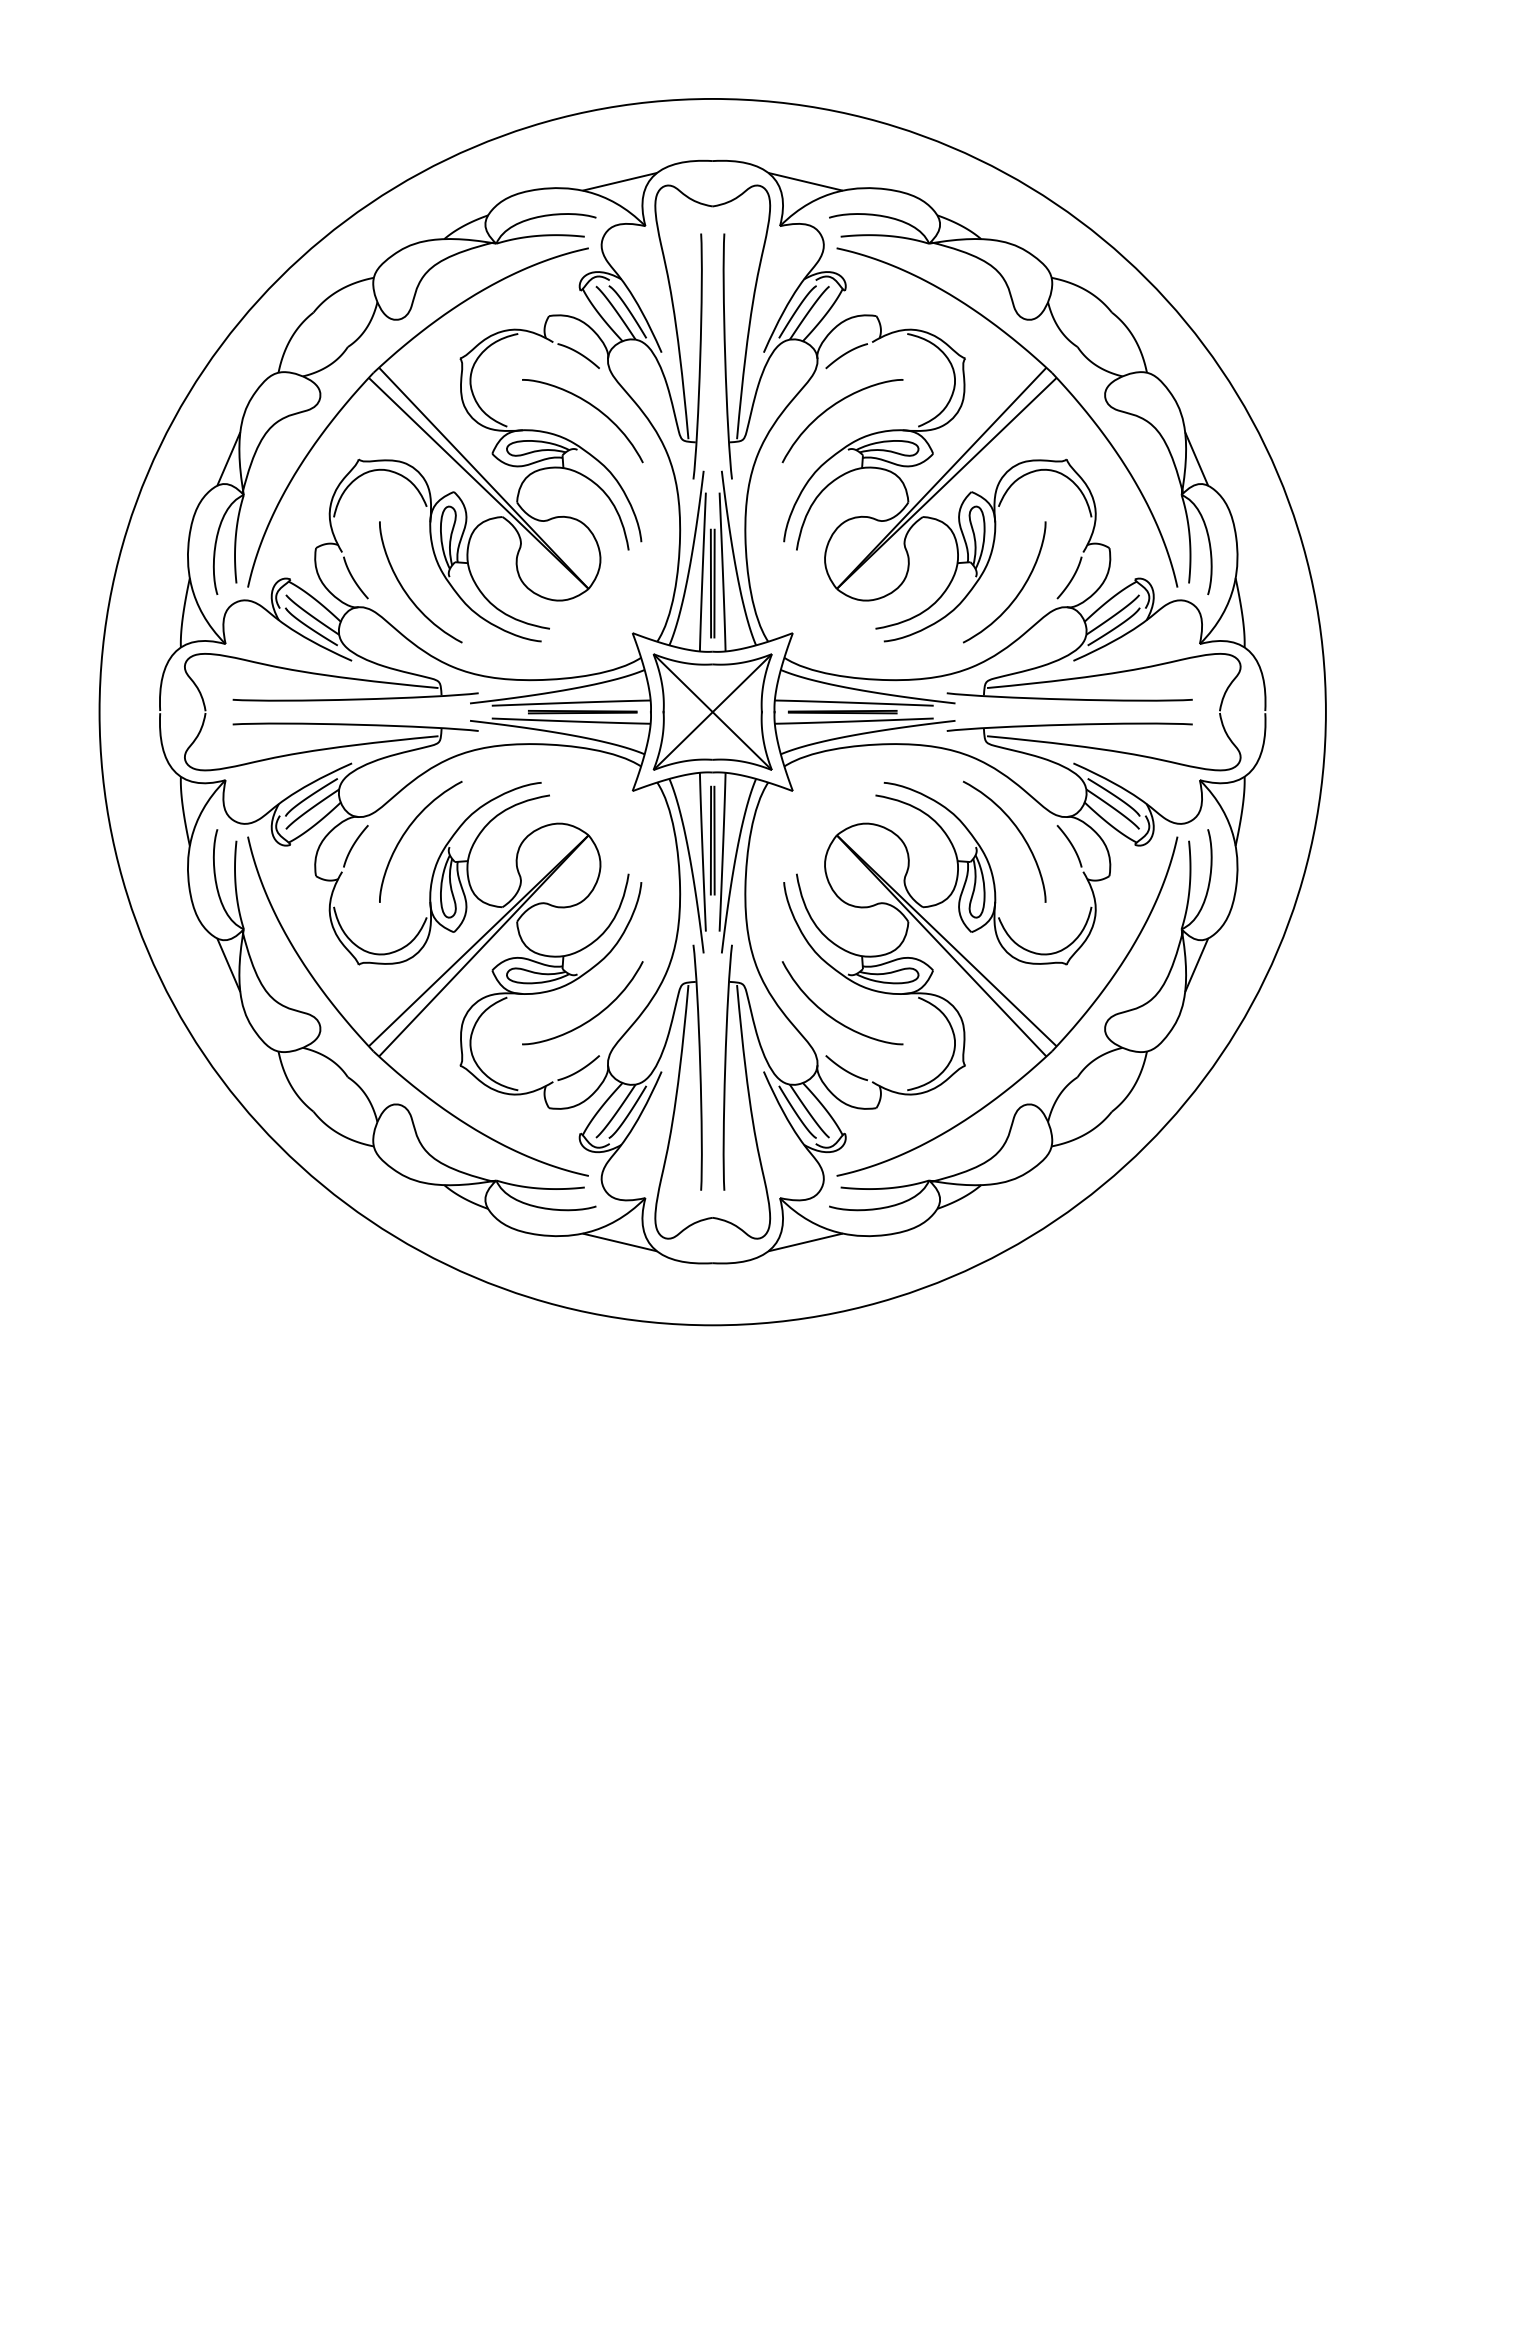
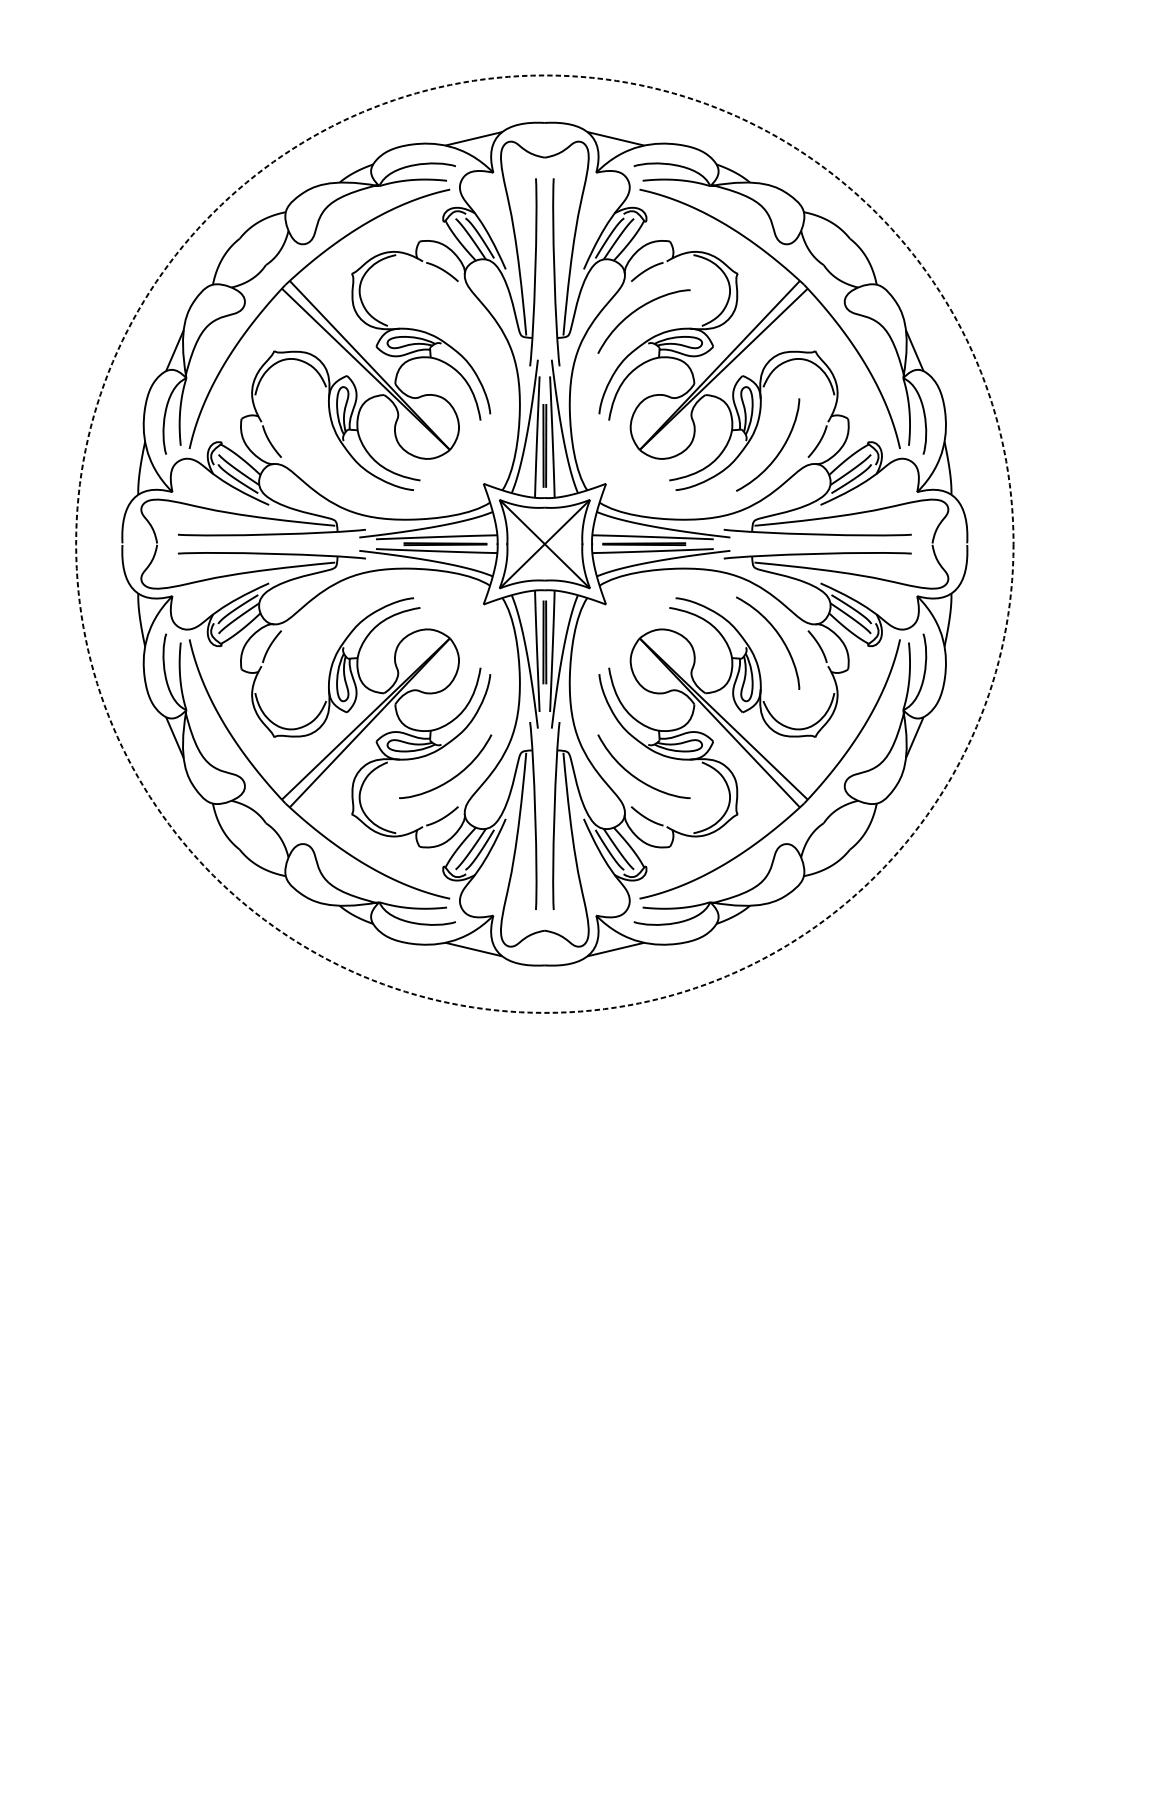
curve: (591, 406) -> (452, 310), removed
curve: (406, 591) -> (310, 451), removed
circle: (712, 711) -> (544, 543), solid -> dashed
curve: (406, 832) -> (310, 636), removed

